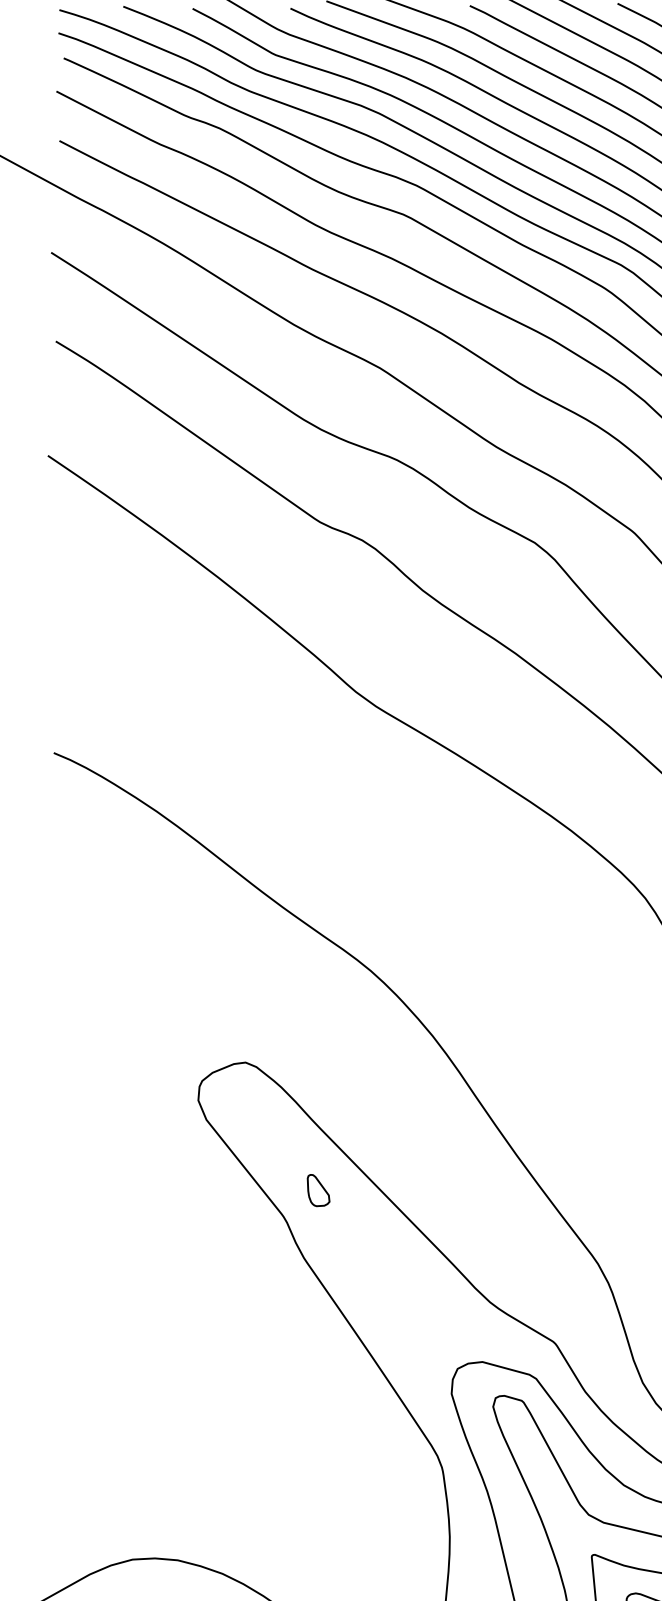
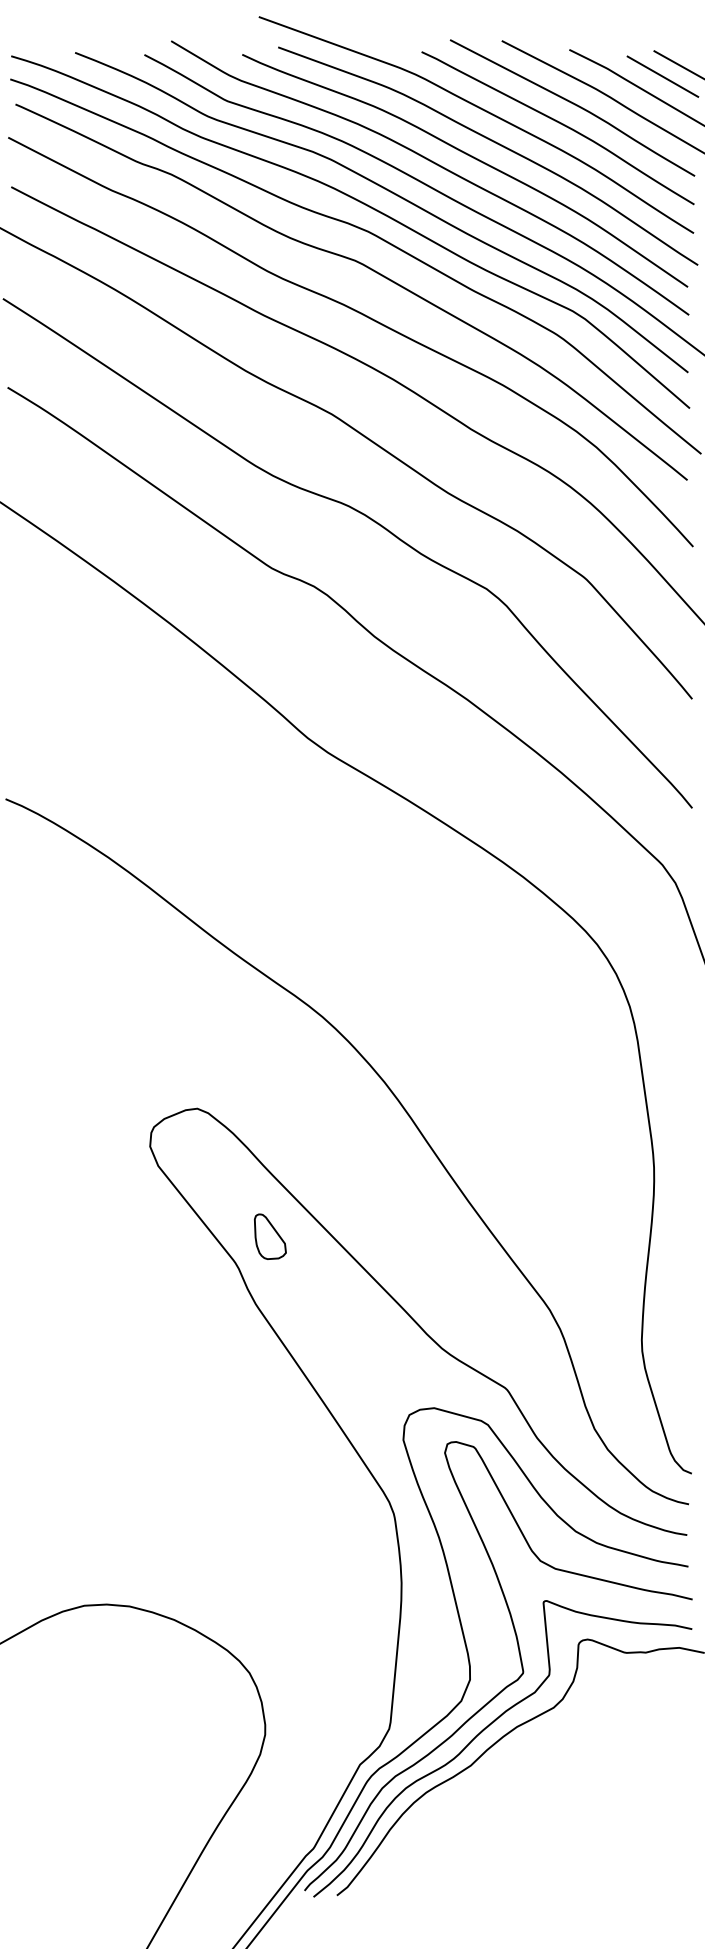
part: (318, 1190) -> (270, 1236), size x1.43

